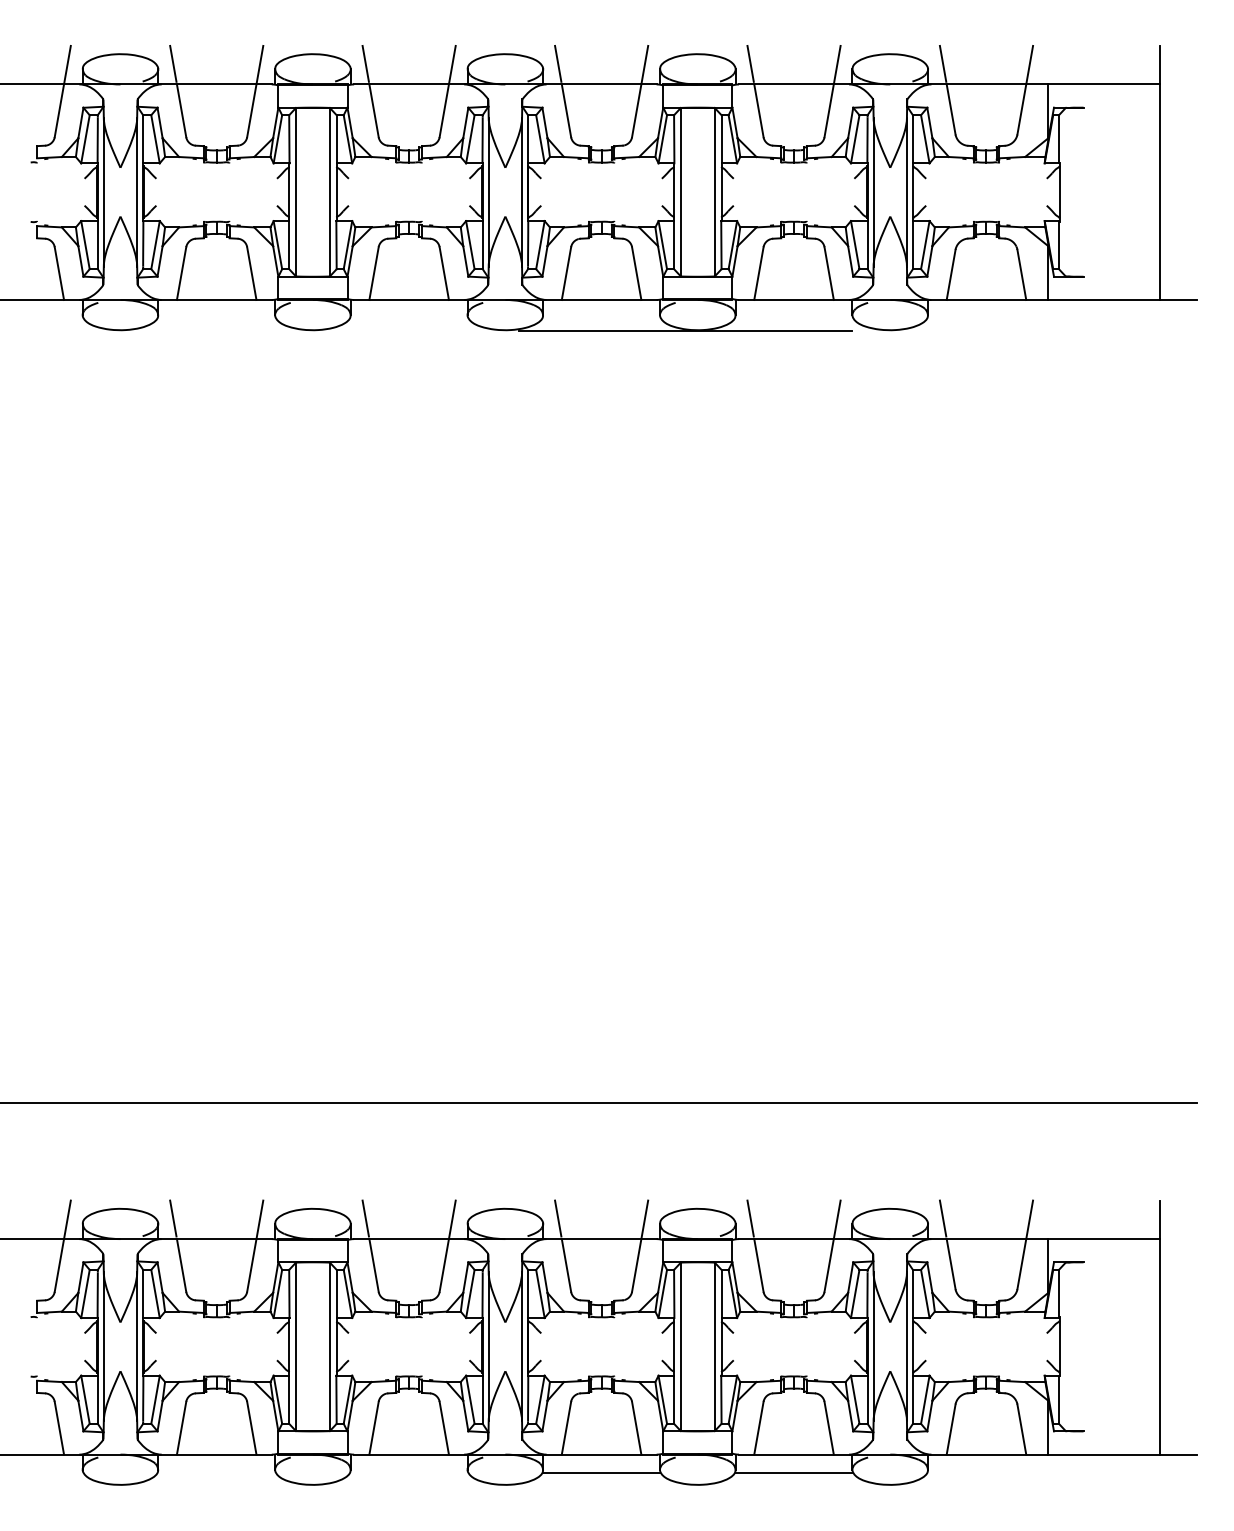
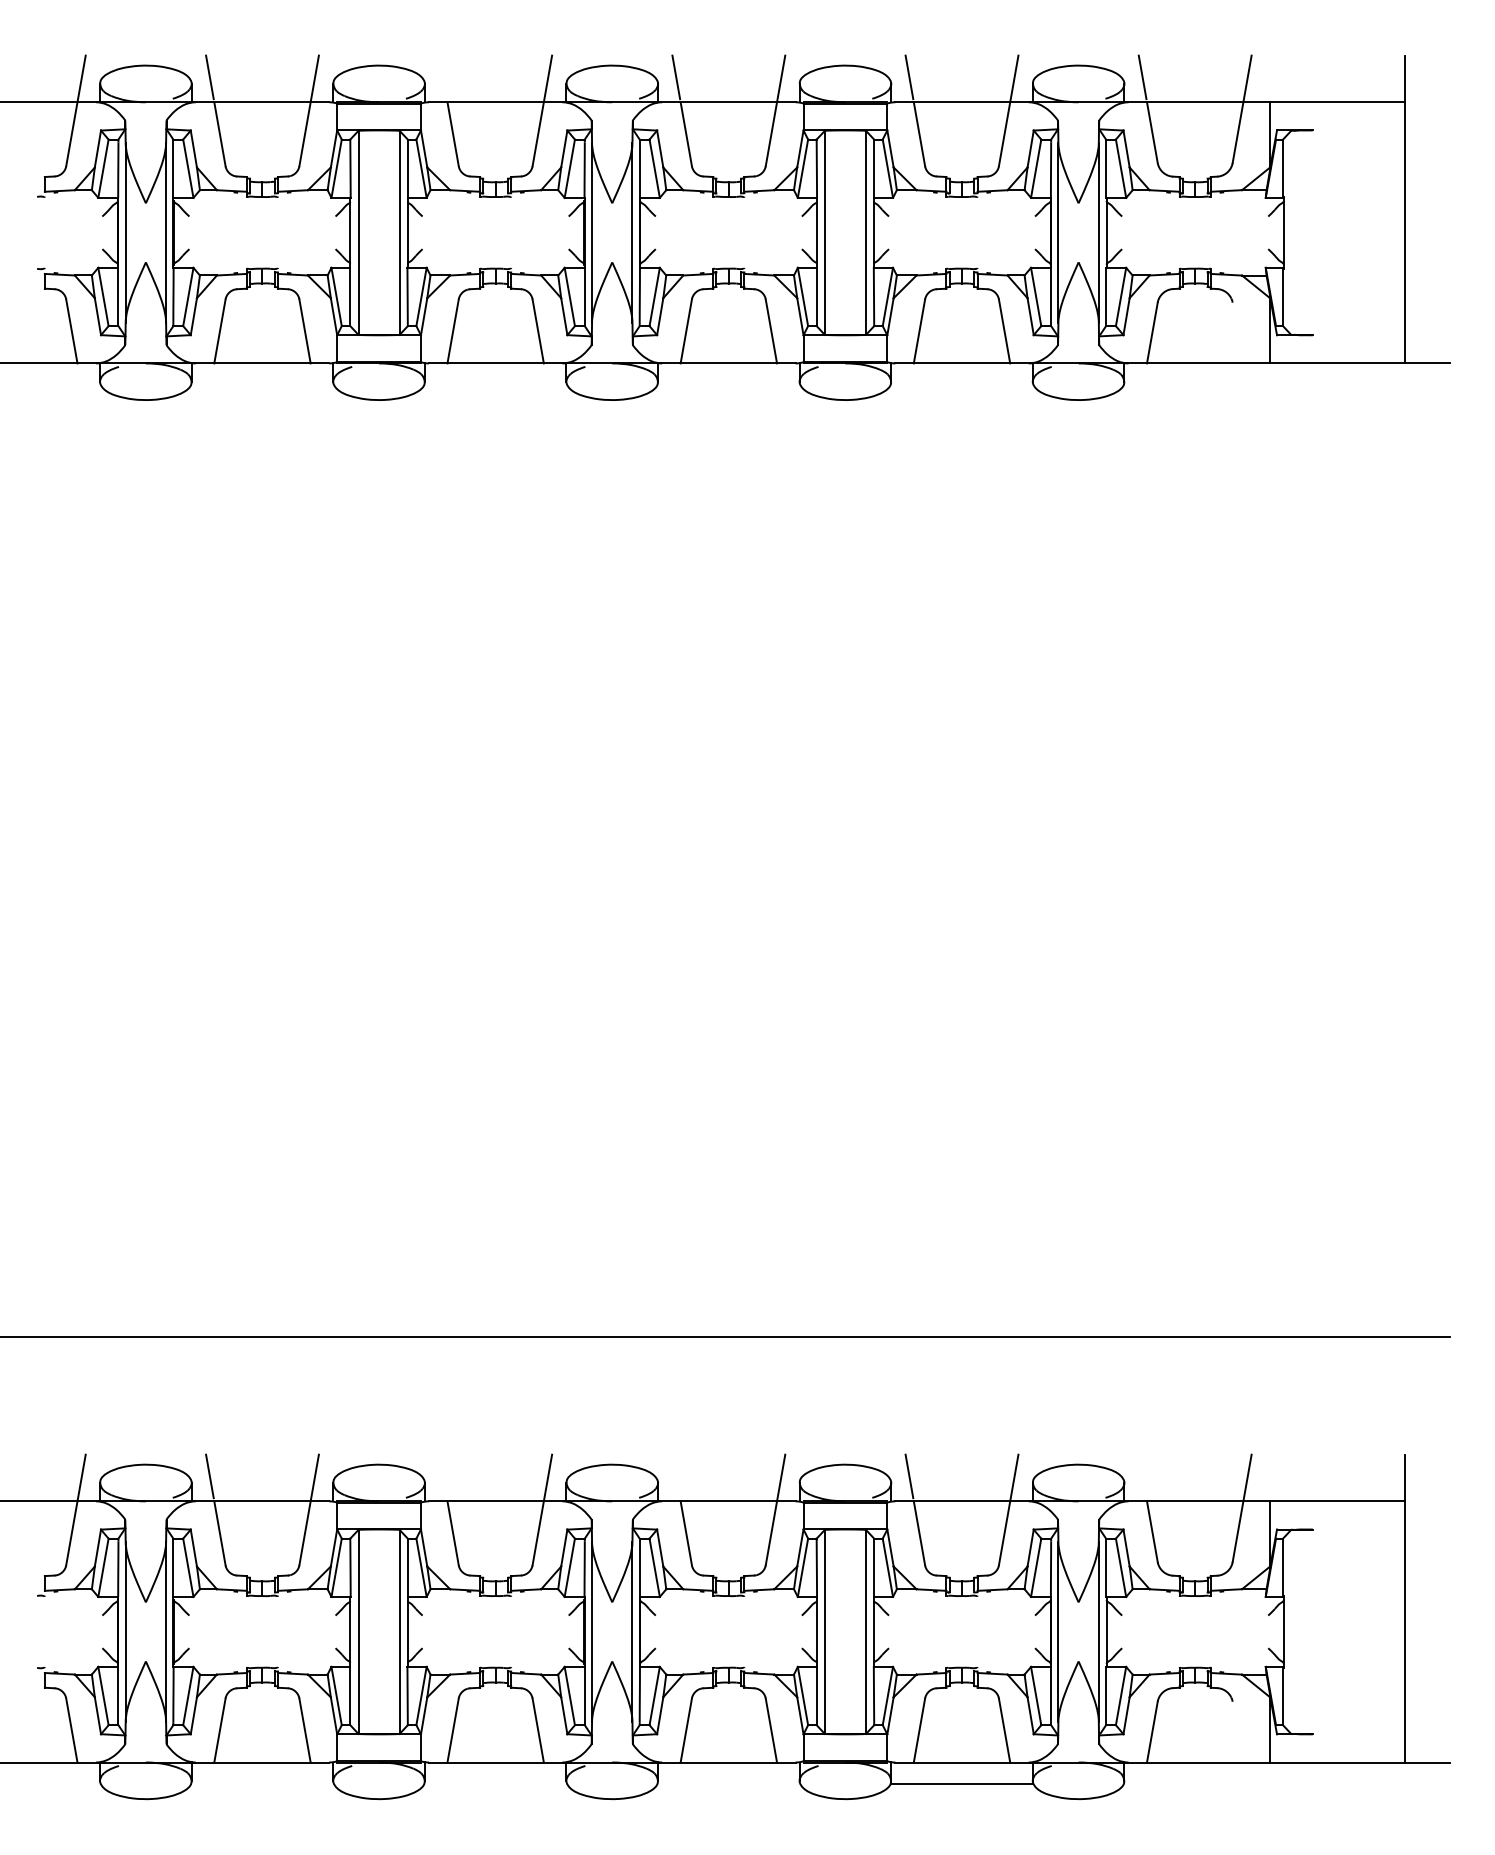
line: (365, 63) -> (442, 77), removed
line: (1021, 274) -> (1237, 332), removed
line: (685, 330) -> (830, 400), removed
line: (365, 1218) -> (442, 1476), removed
line: (558, 1218) -> (676, 1476), removed
line: (942, 1218) -> (1142, 1476), removed
line: (1021, 1429) -> (1237, 1731), removed
line: (601, 1472) -> (728, 1784), removed

